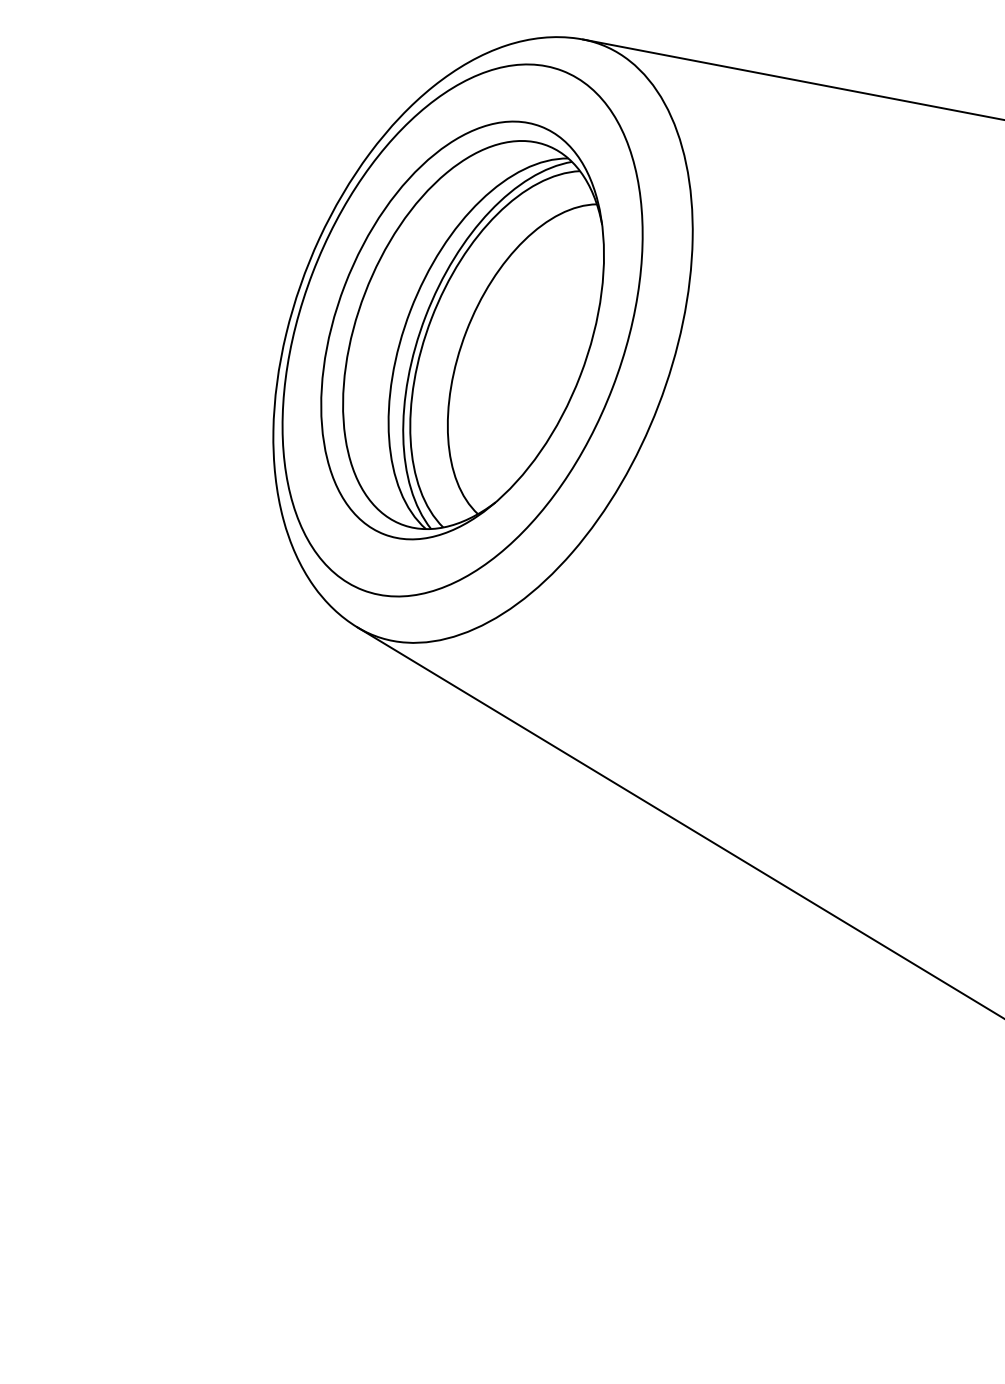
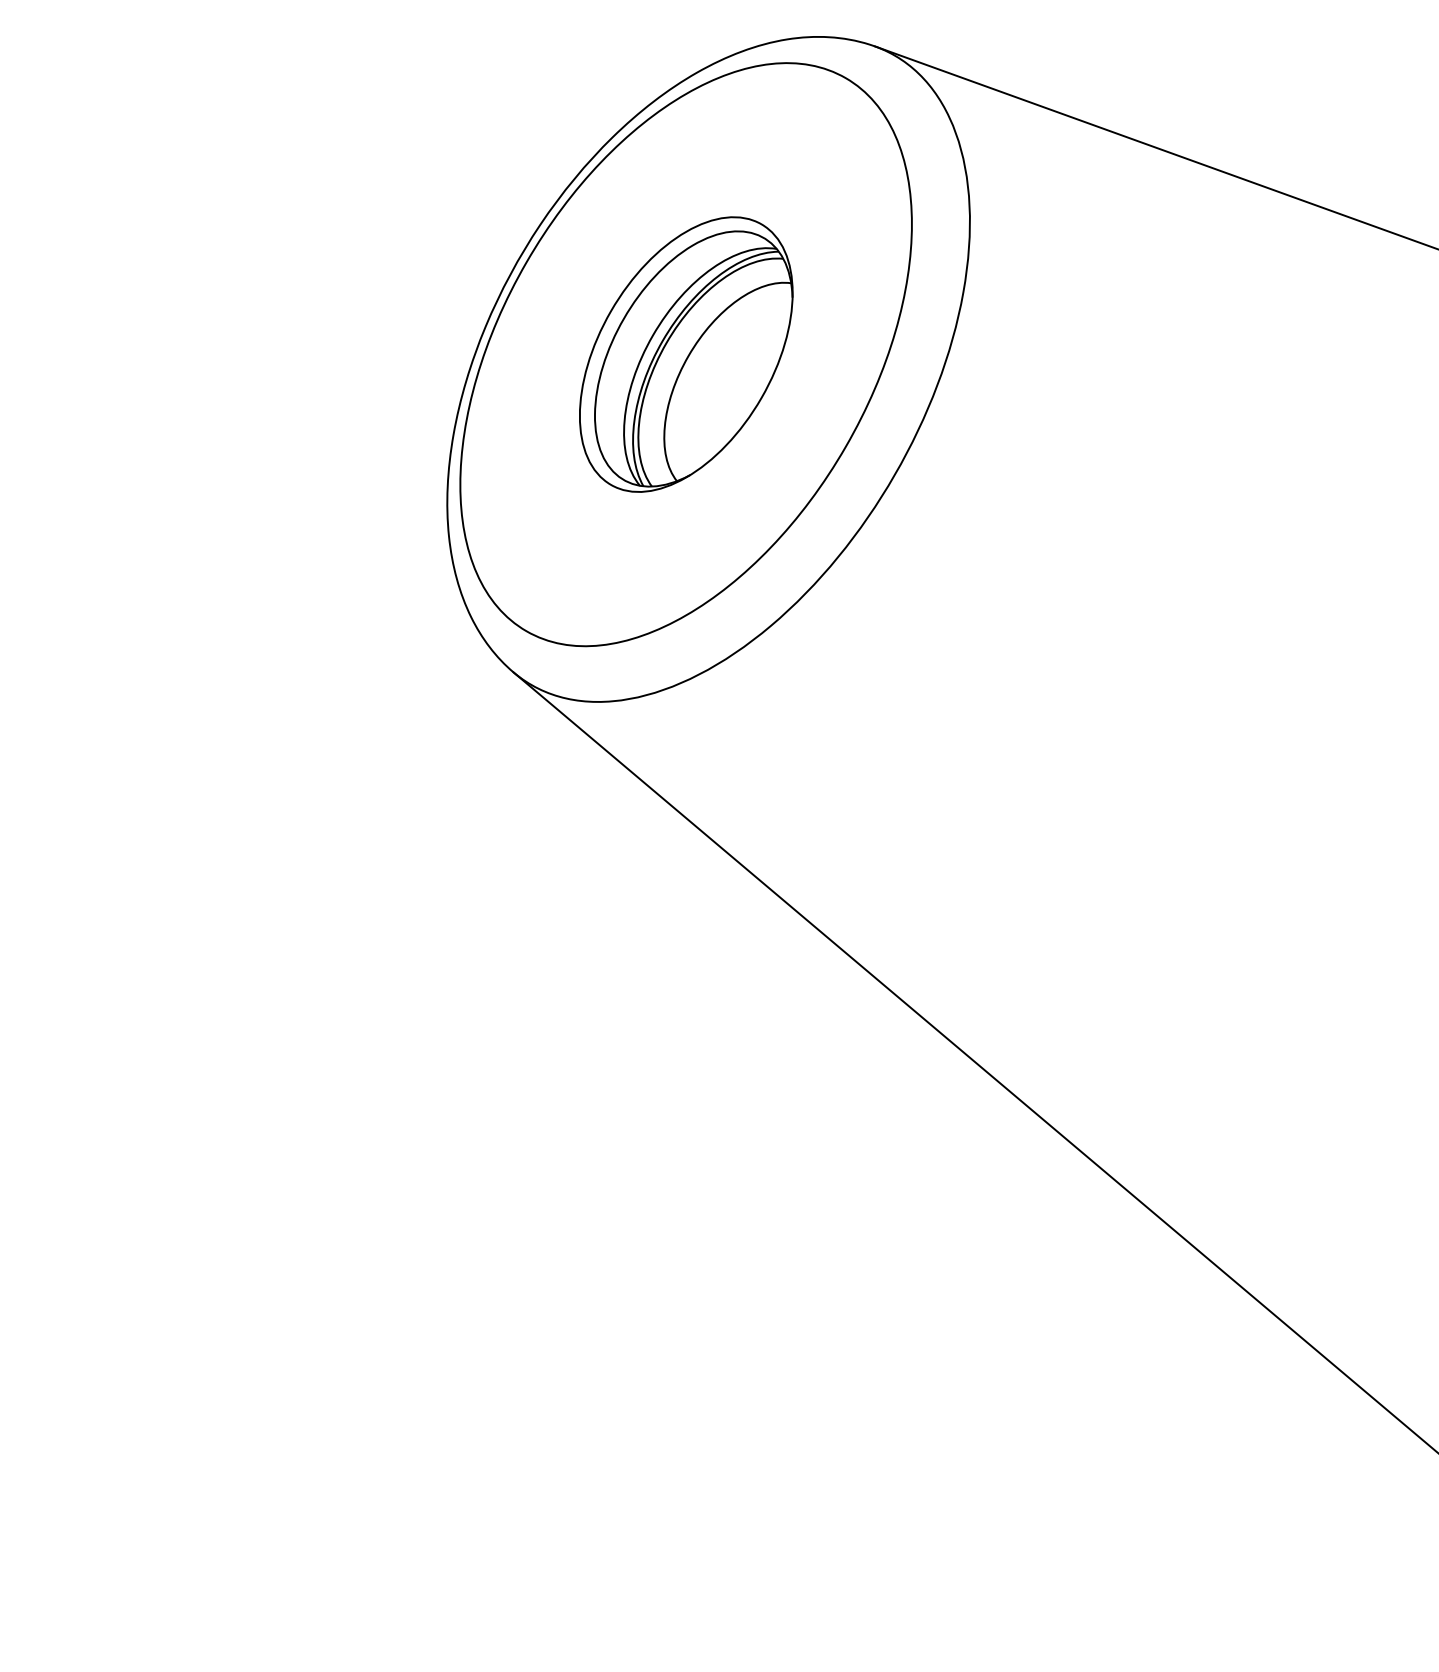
part: (462, 330) -> (686, 354), size x0.6

